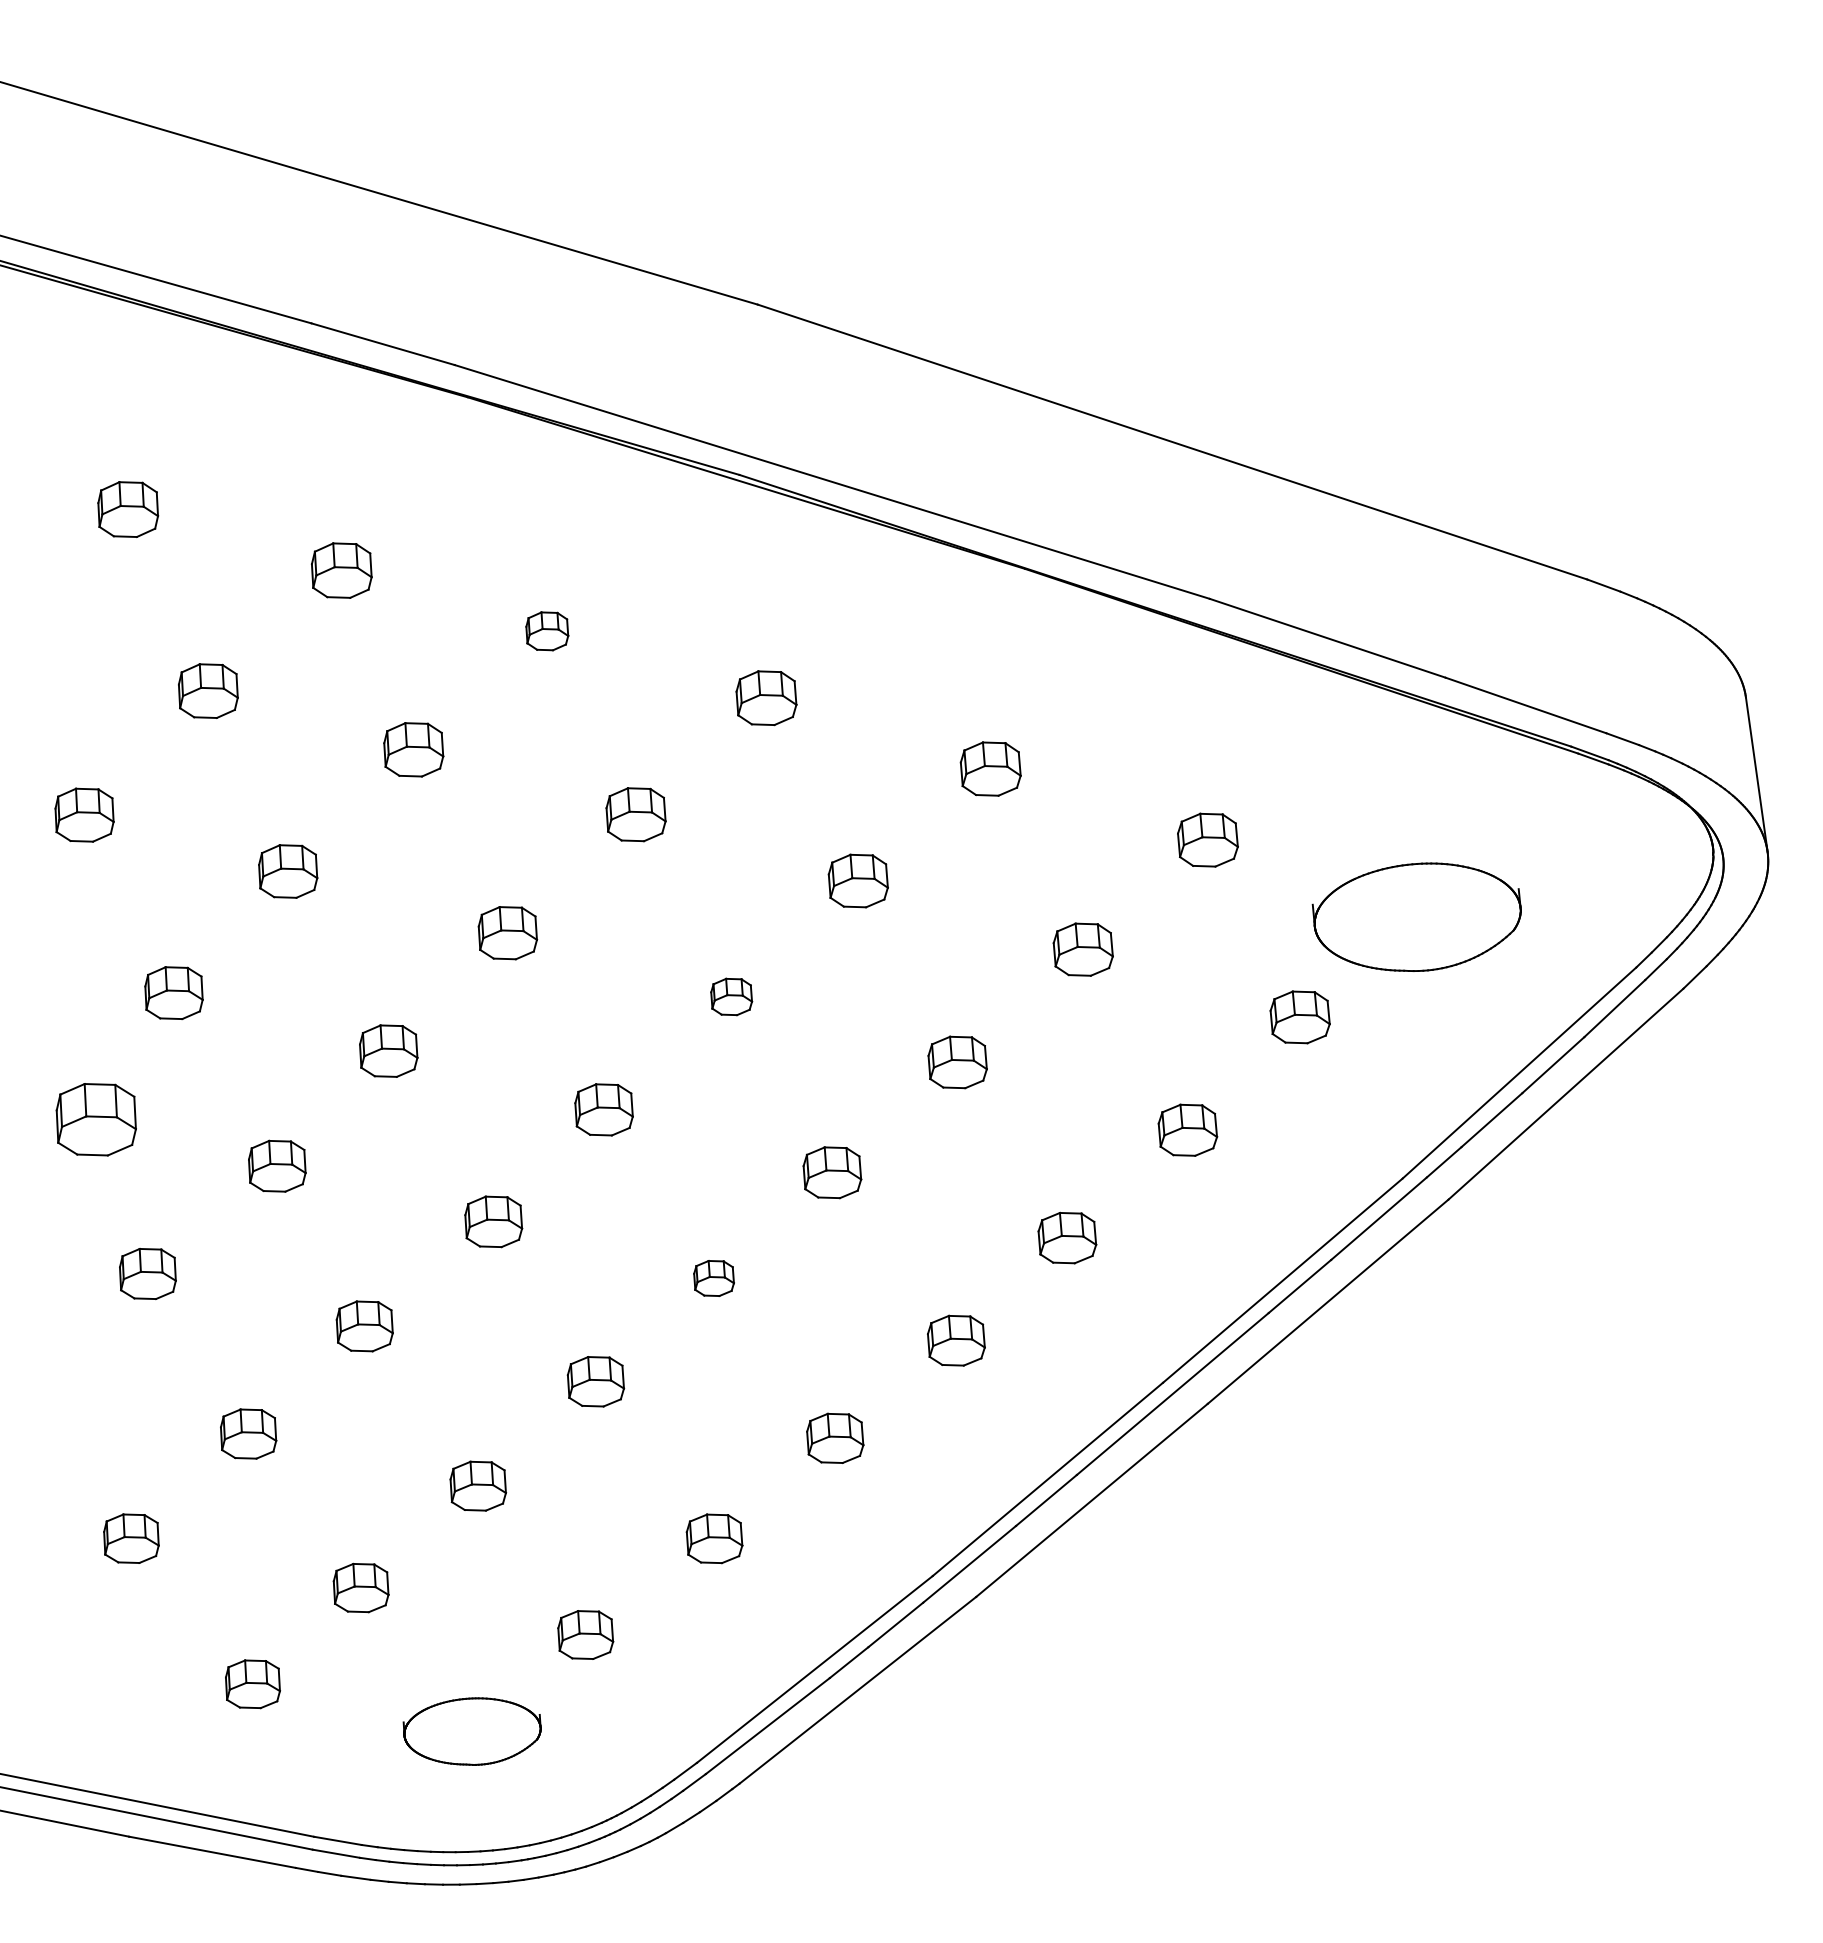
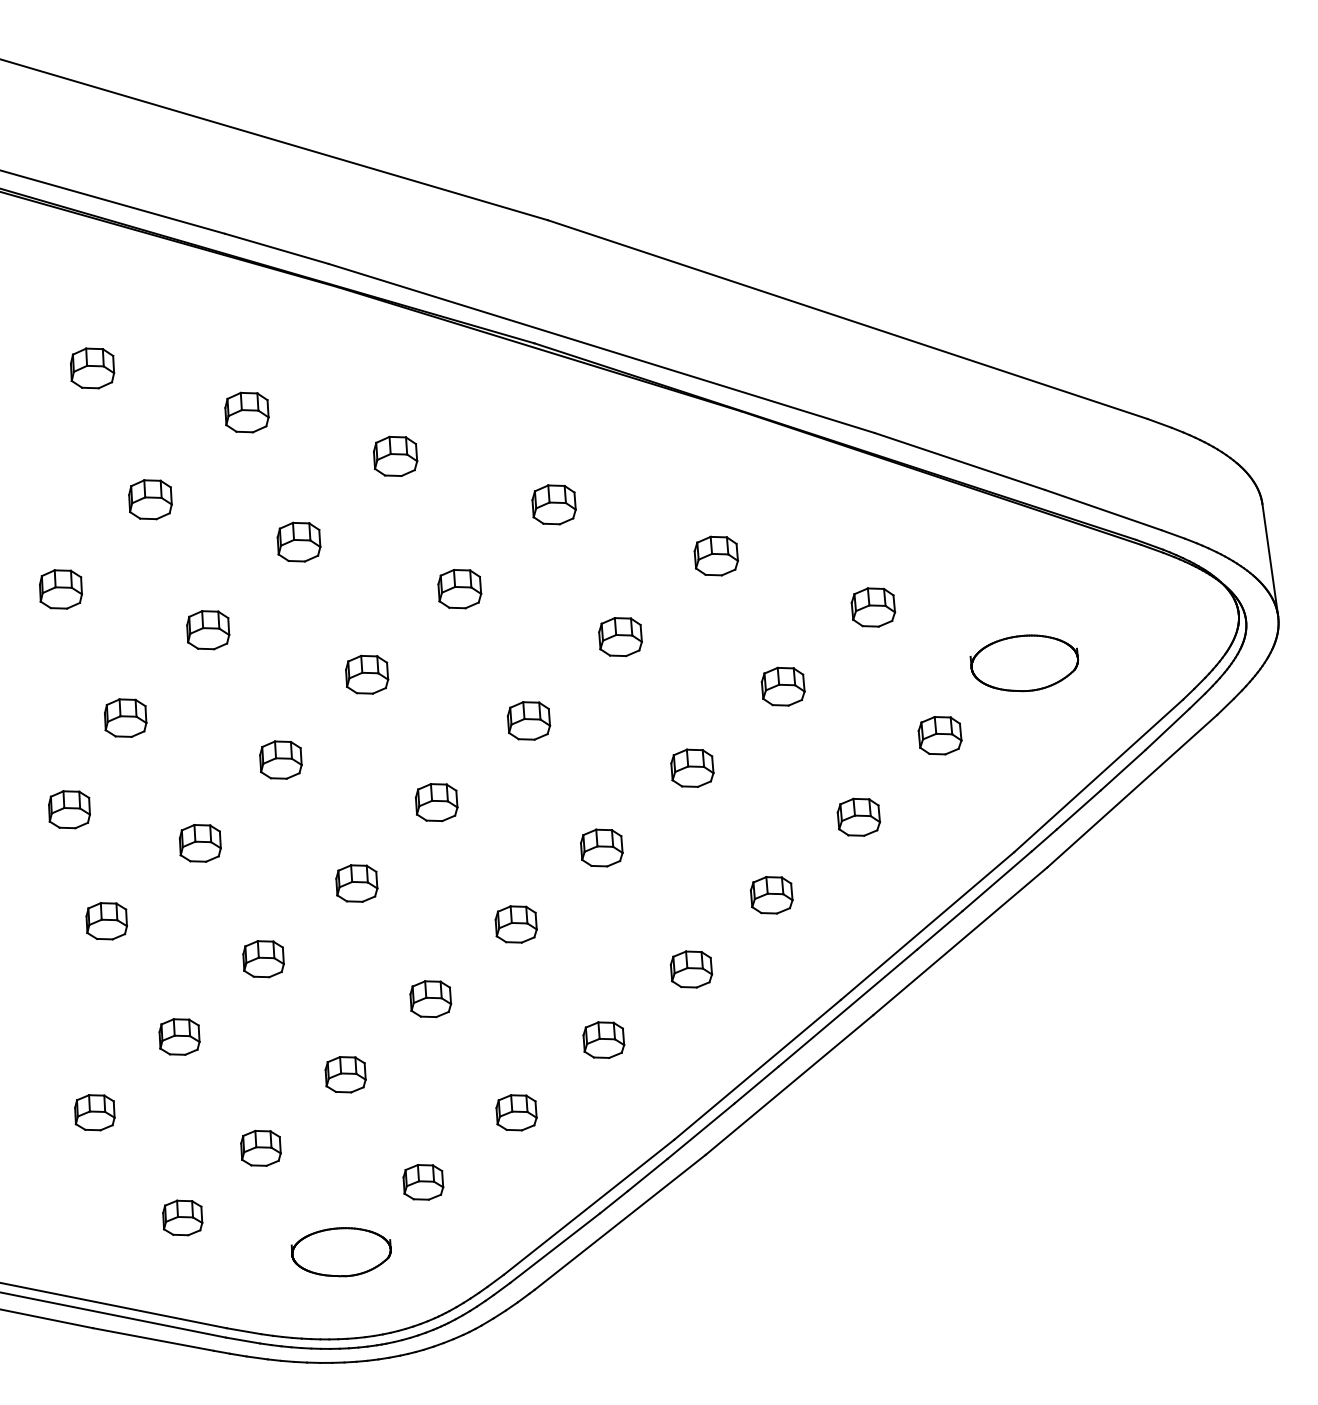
part: (547, 631) -> (395, 456), size x1.43
part: (1416, 917) -> (1024, 663), size x0.71
part: (731, 996) -> (528, 720), size x1.43
part: (96, 1119) -> (69, 809), size x0.71
part: (713, 1278) -> (515, 924), size x1.43

